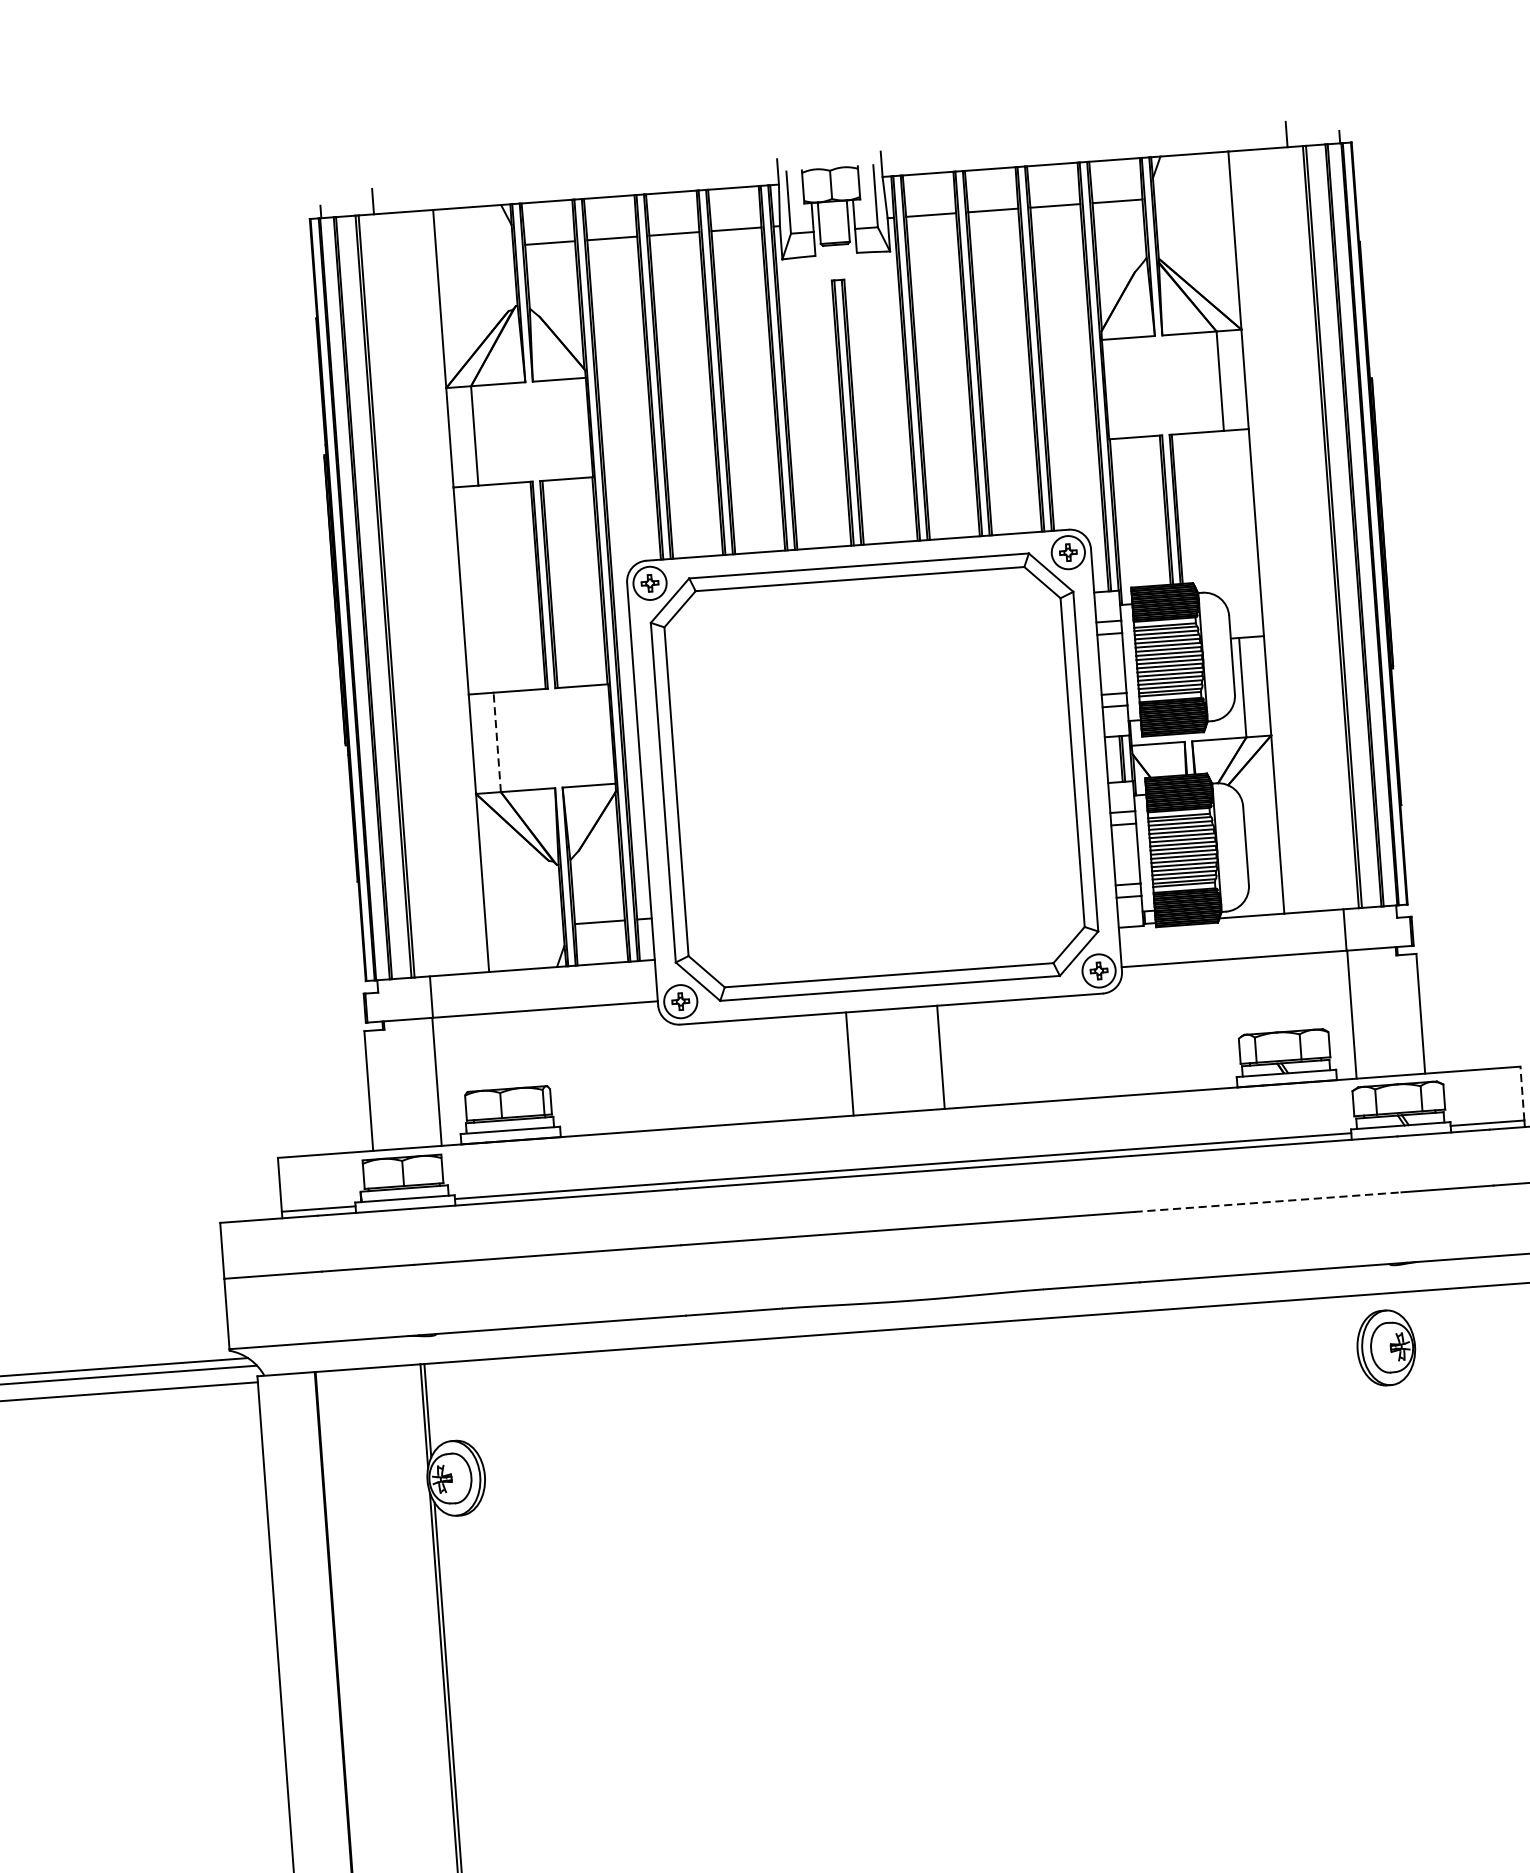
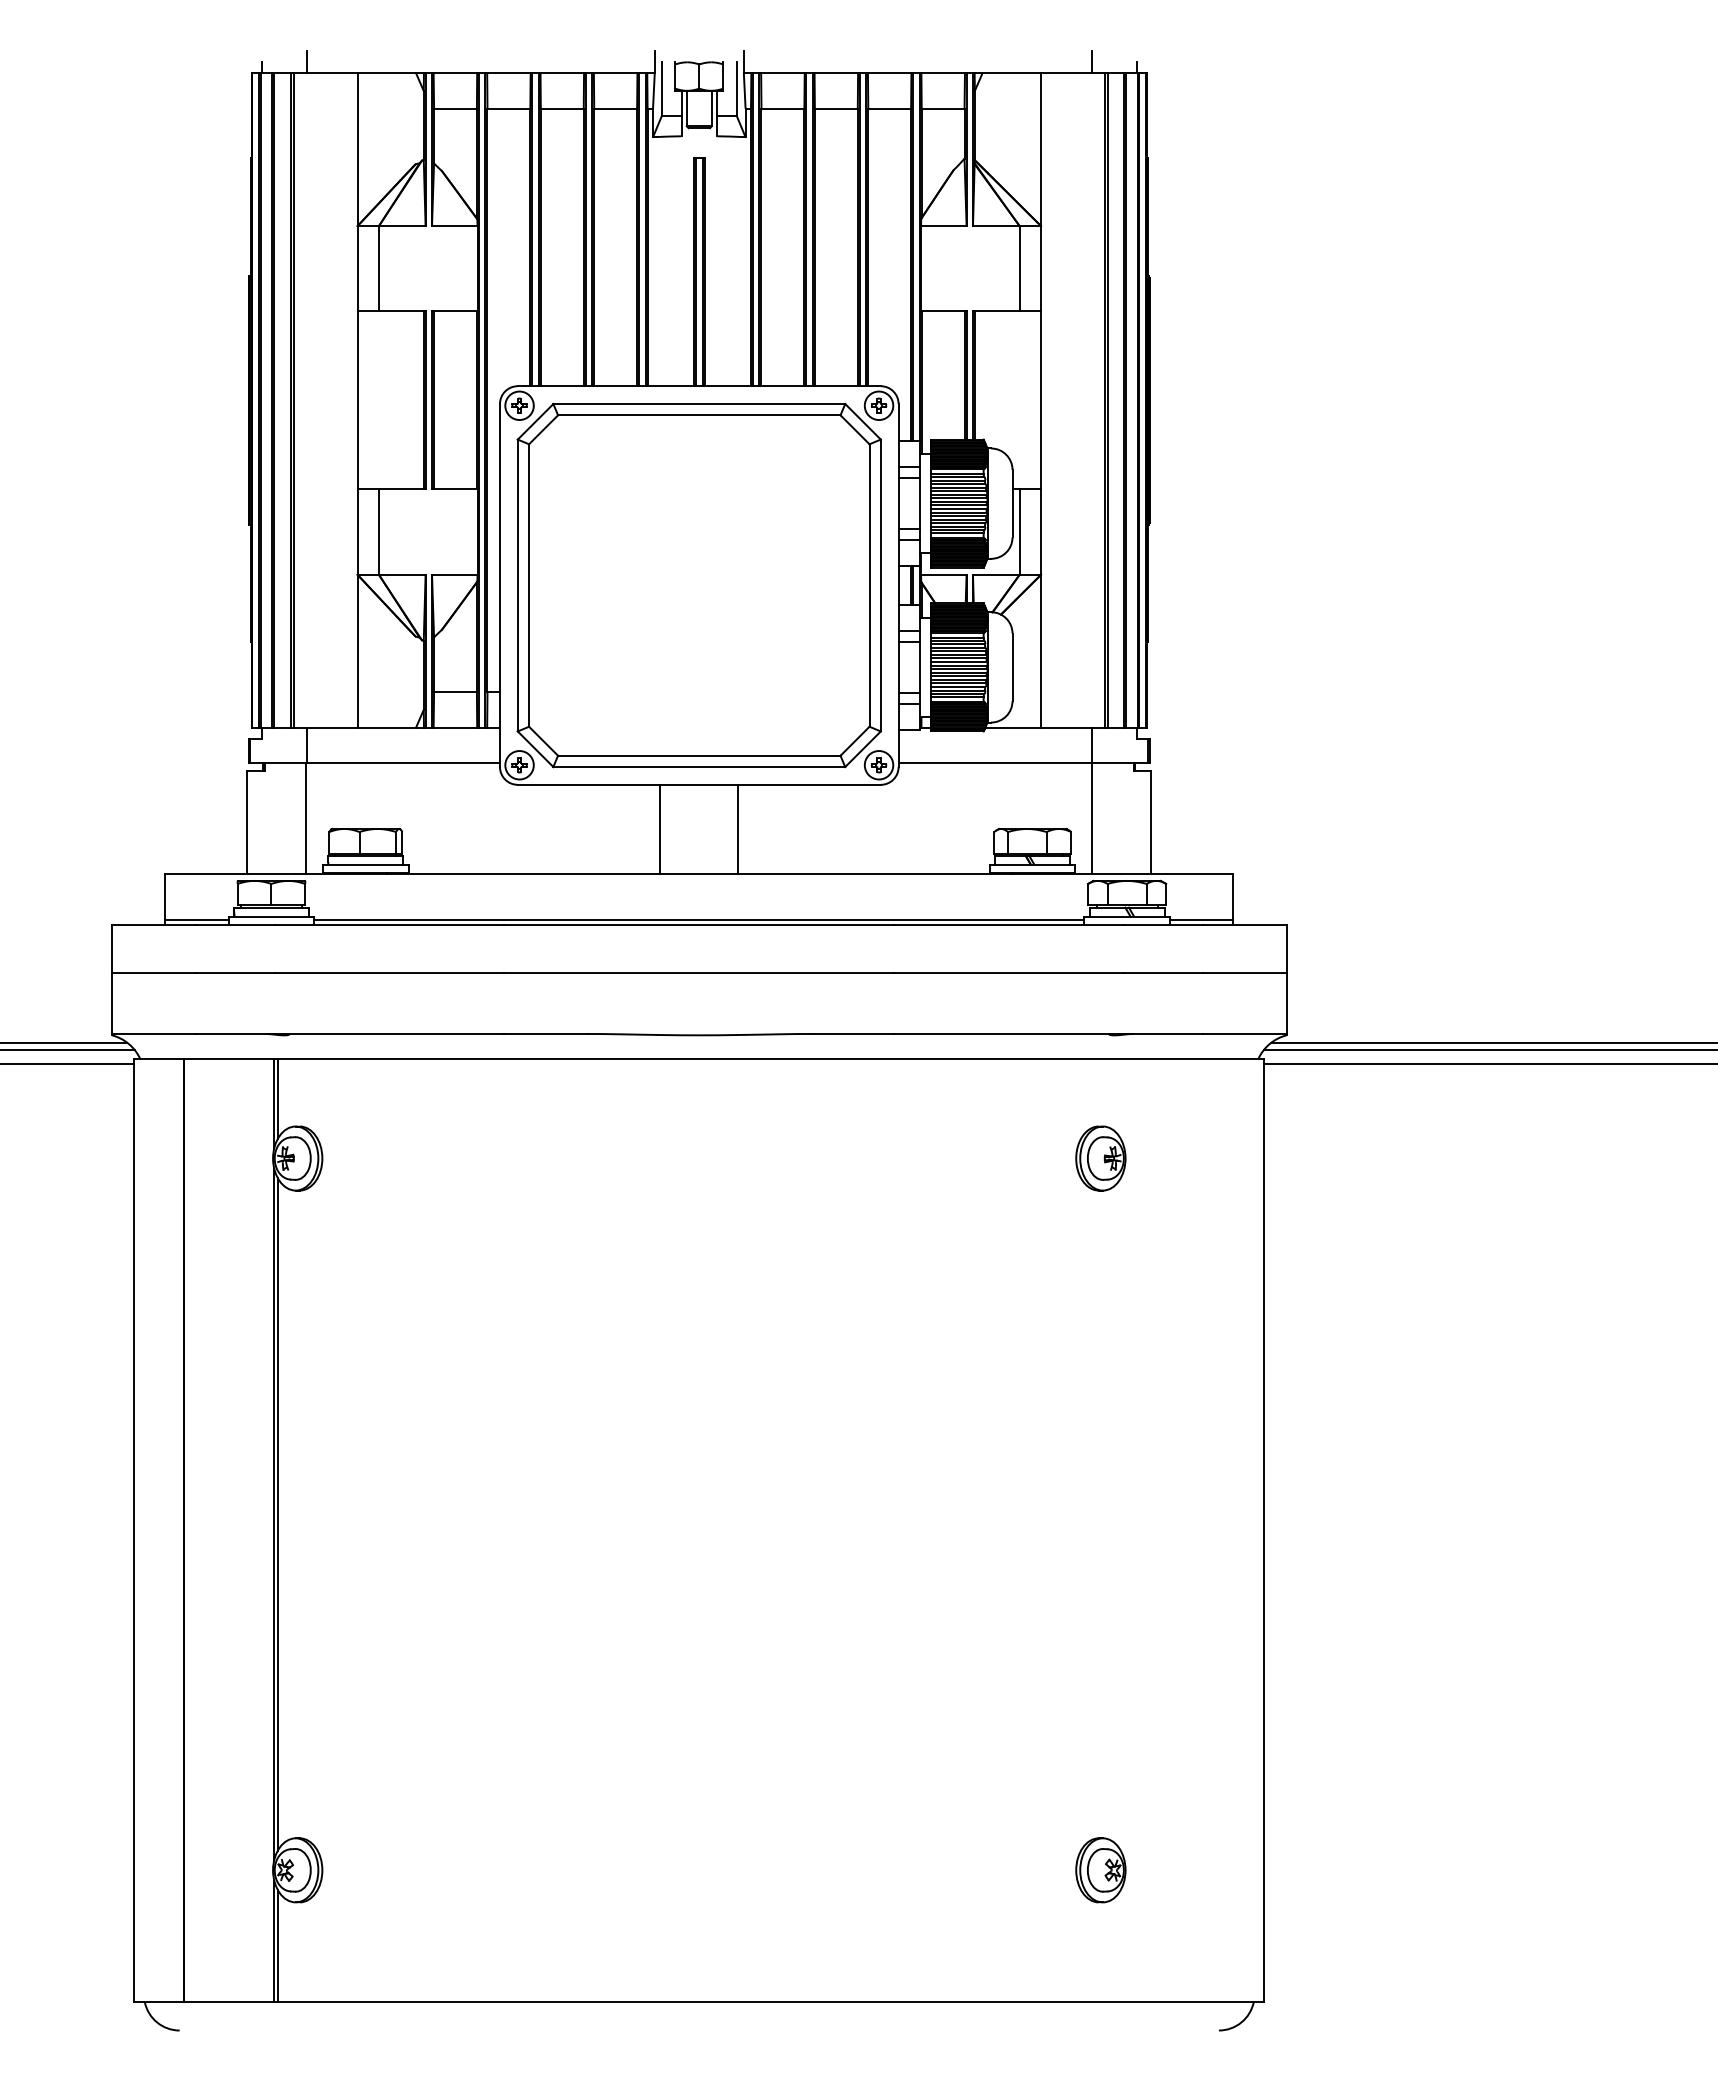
line: (496, 742) -> (378, 532), dashed -> solid
line: (1522, 1093) -> (1233, 896), dashed -> solid
line: (1267, 1202) -> (1008, 973), dashed -> solid
part: (1385, 1347) -> (1100, 1158), moved

